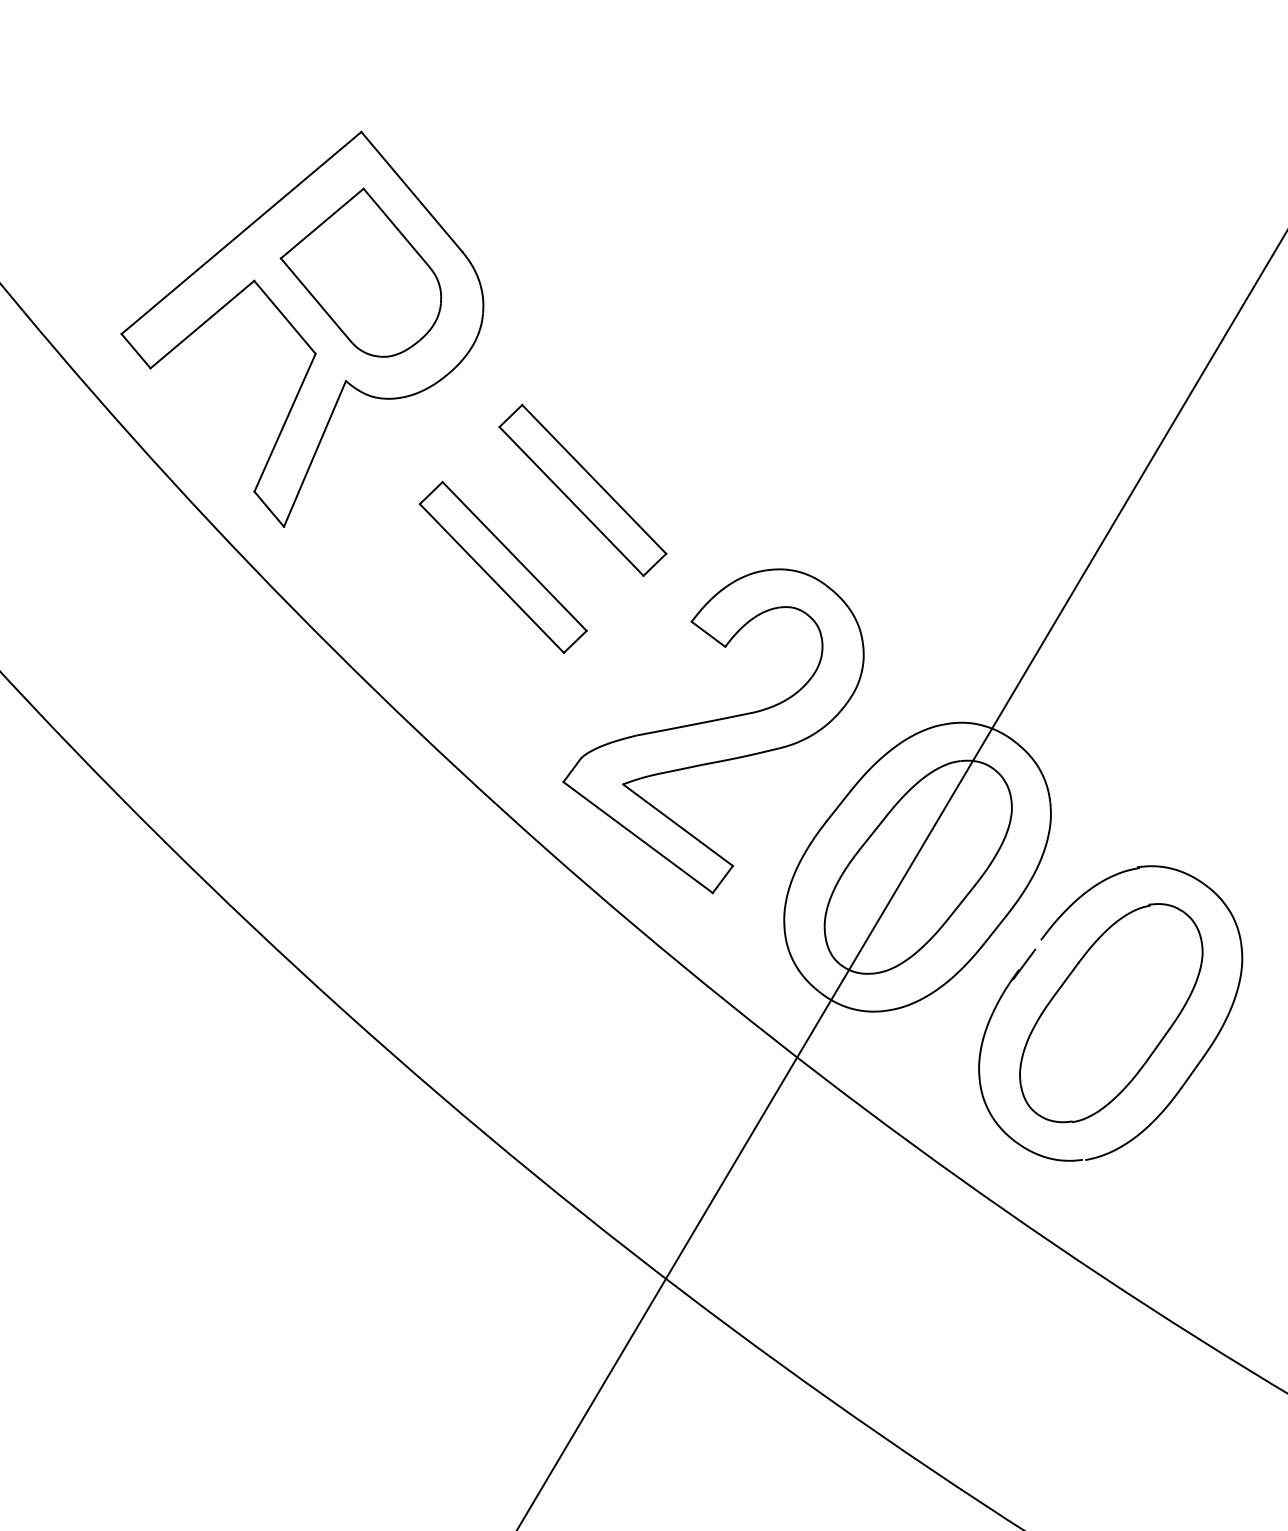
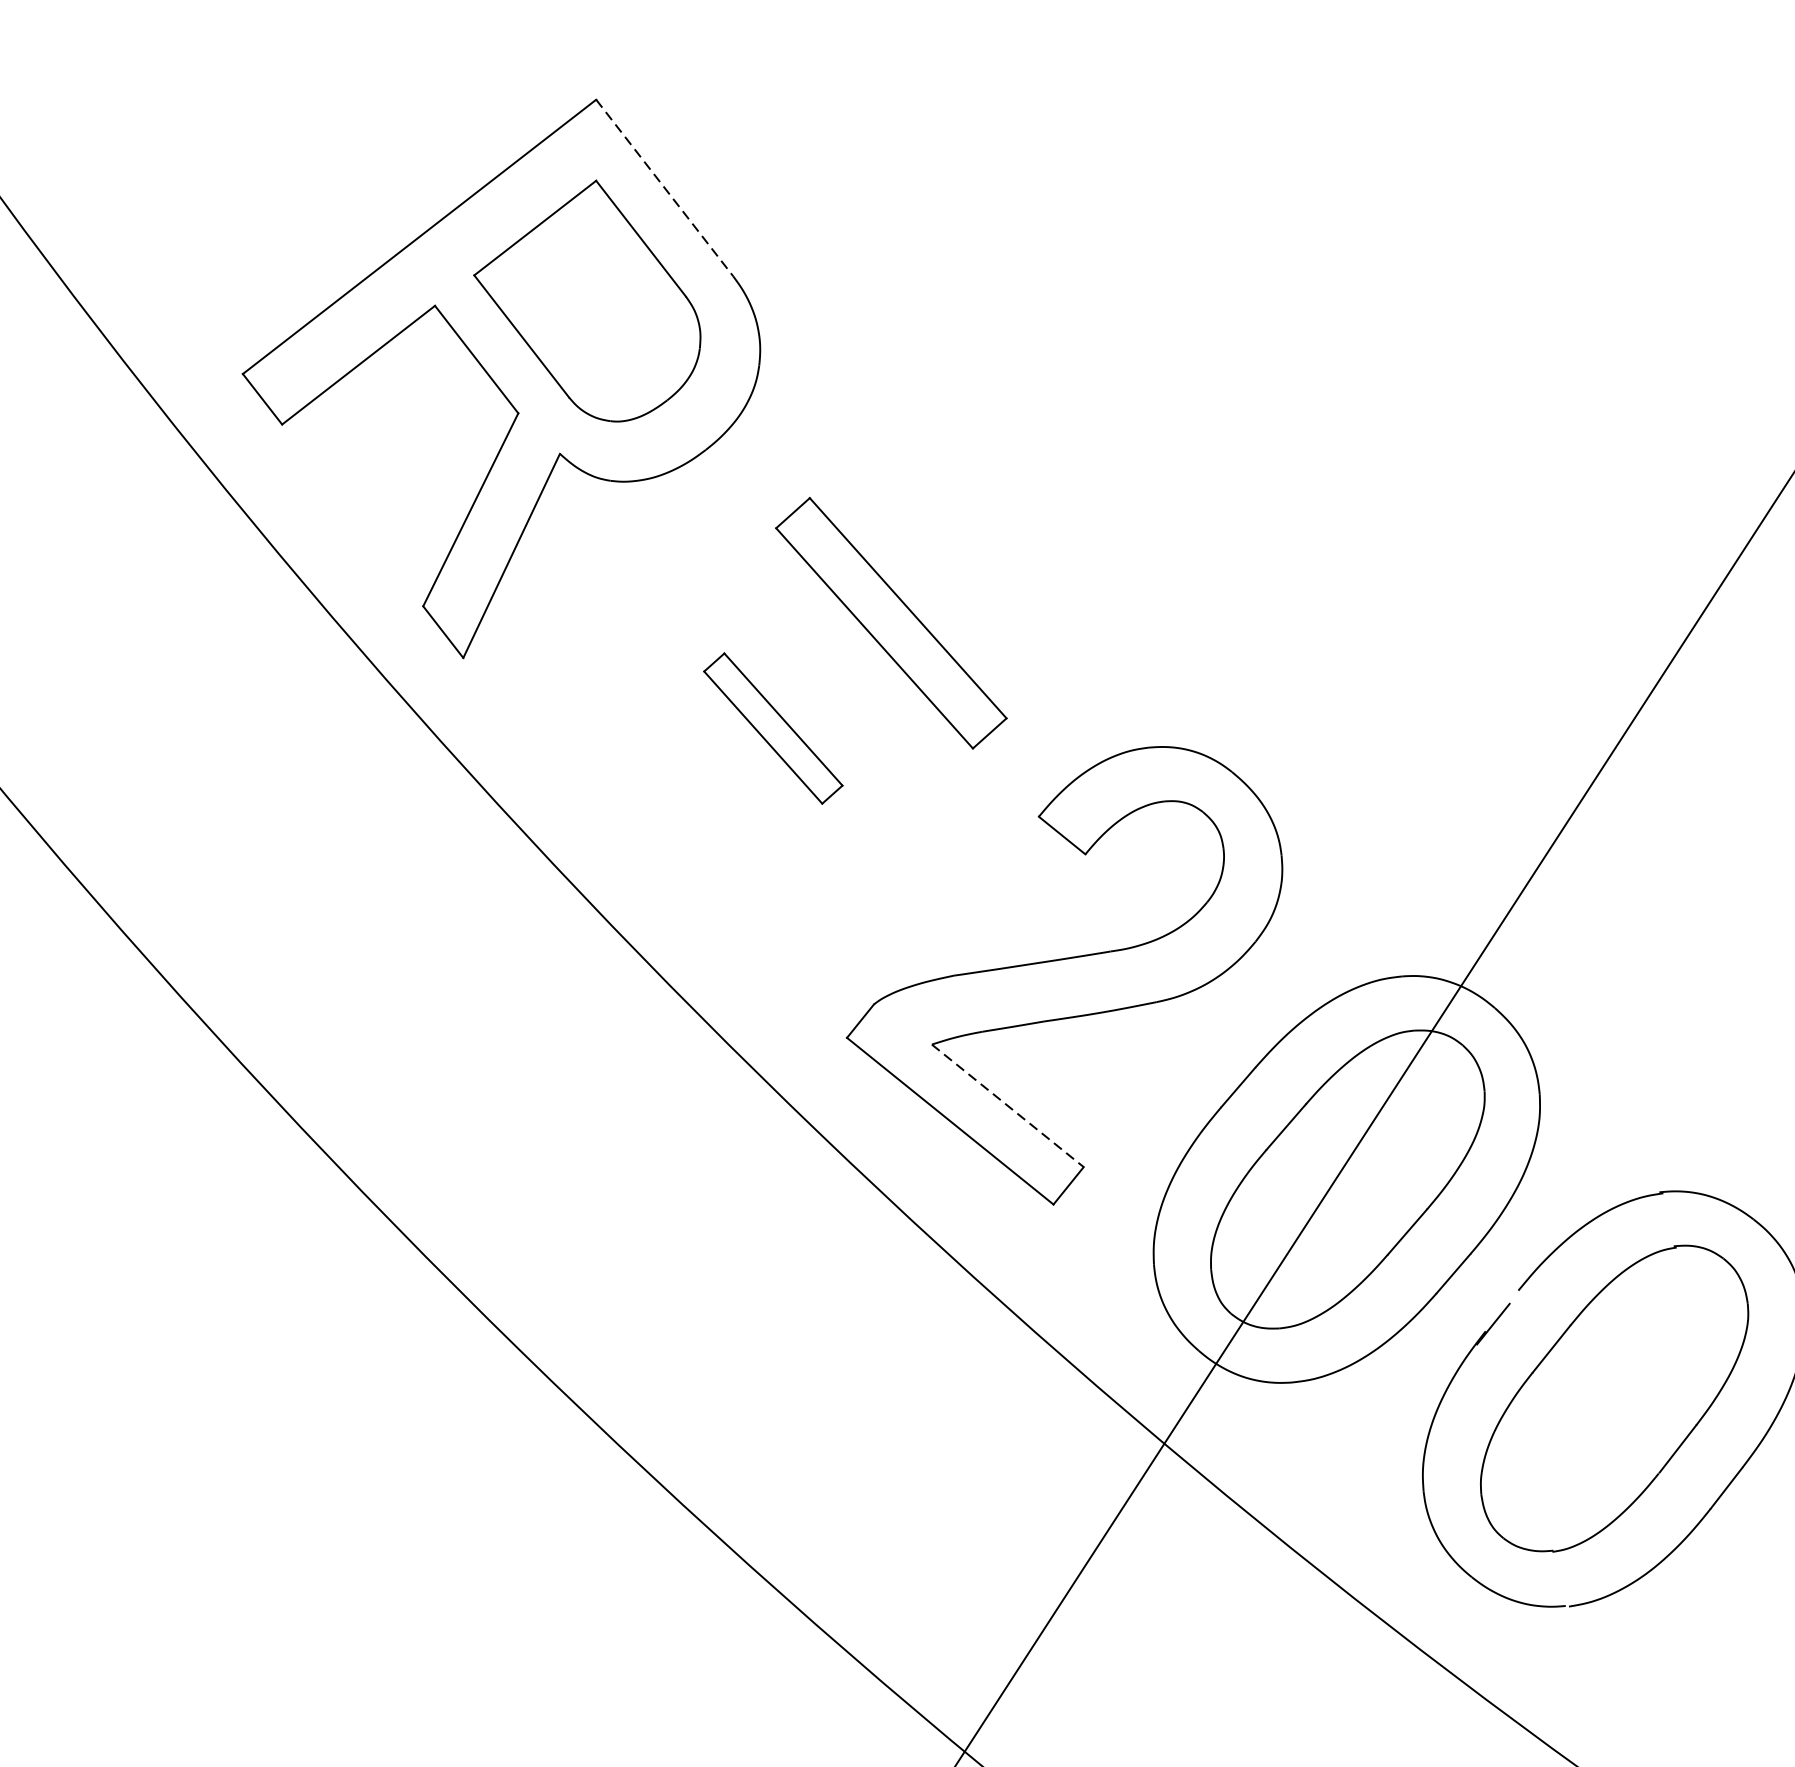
line: (412, 192) -> (665, 188), solid -> dashed
part: (502, 567) -> (772, 728), size x0.6
line: (678, 825) -> (1008, 1106), solid -> dashed

